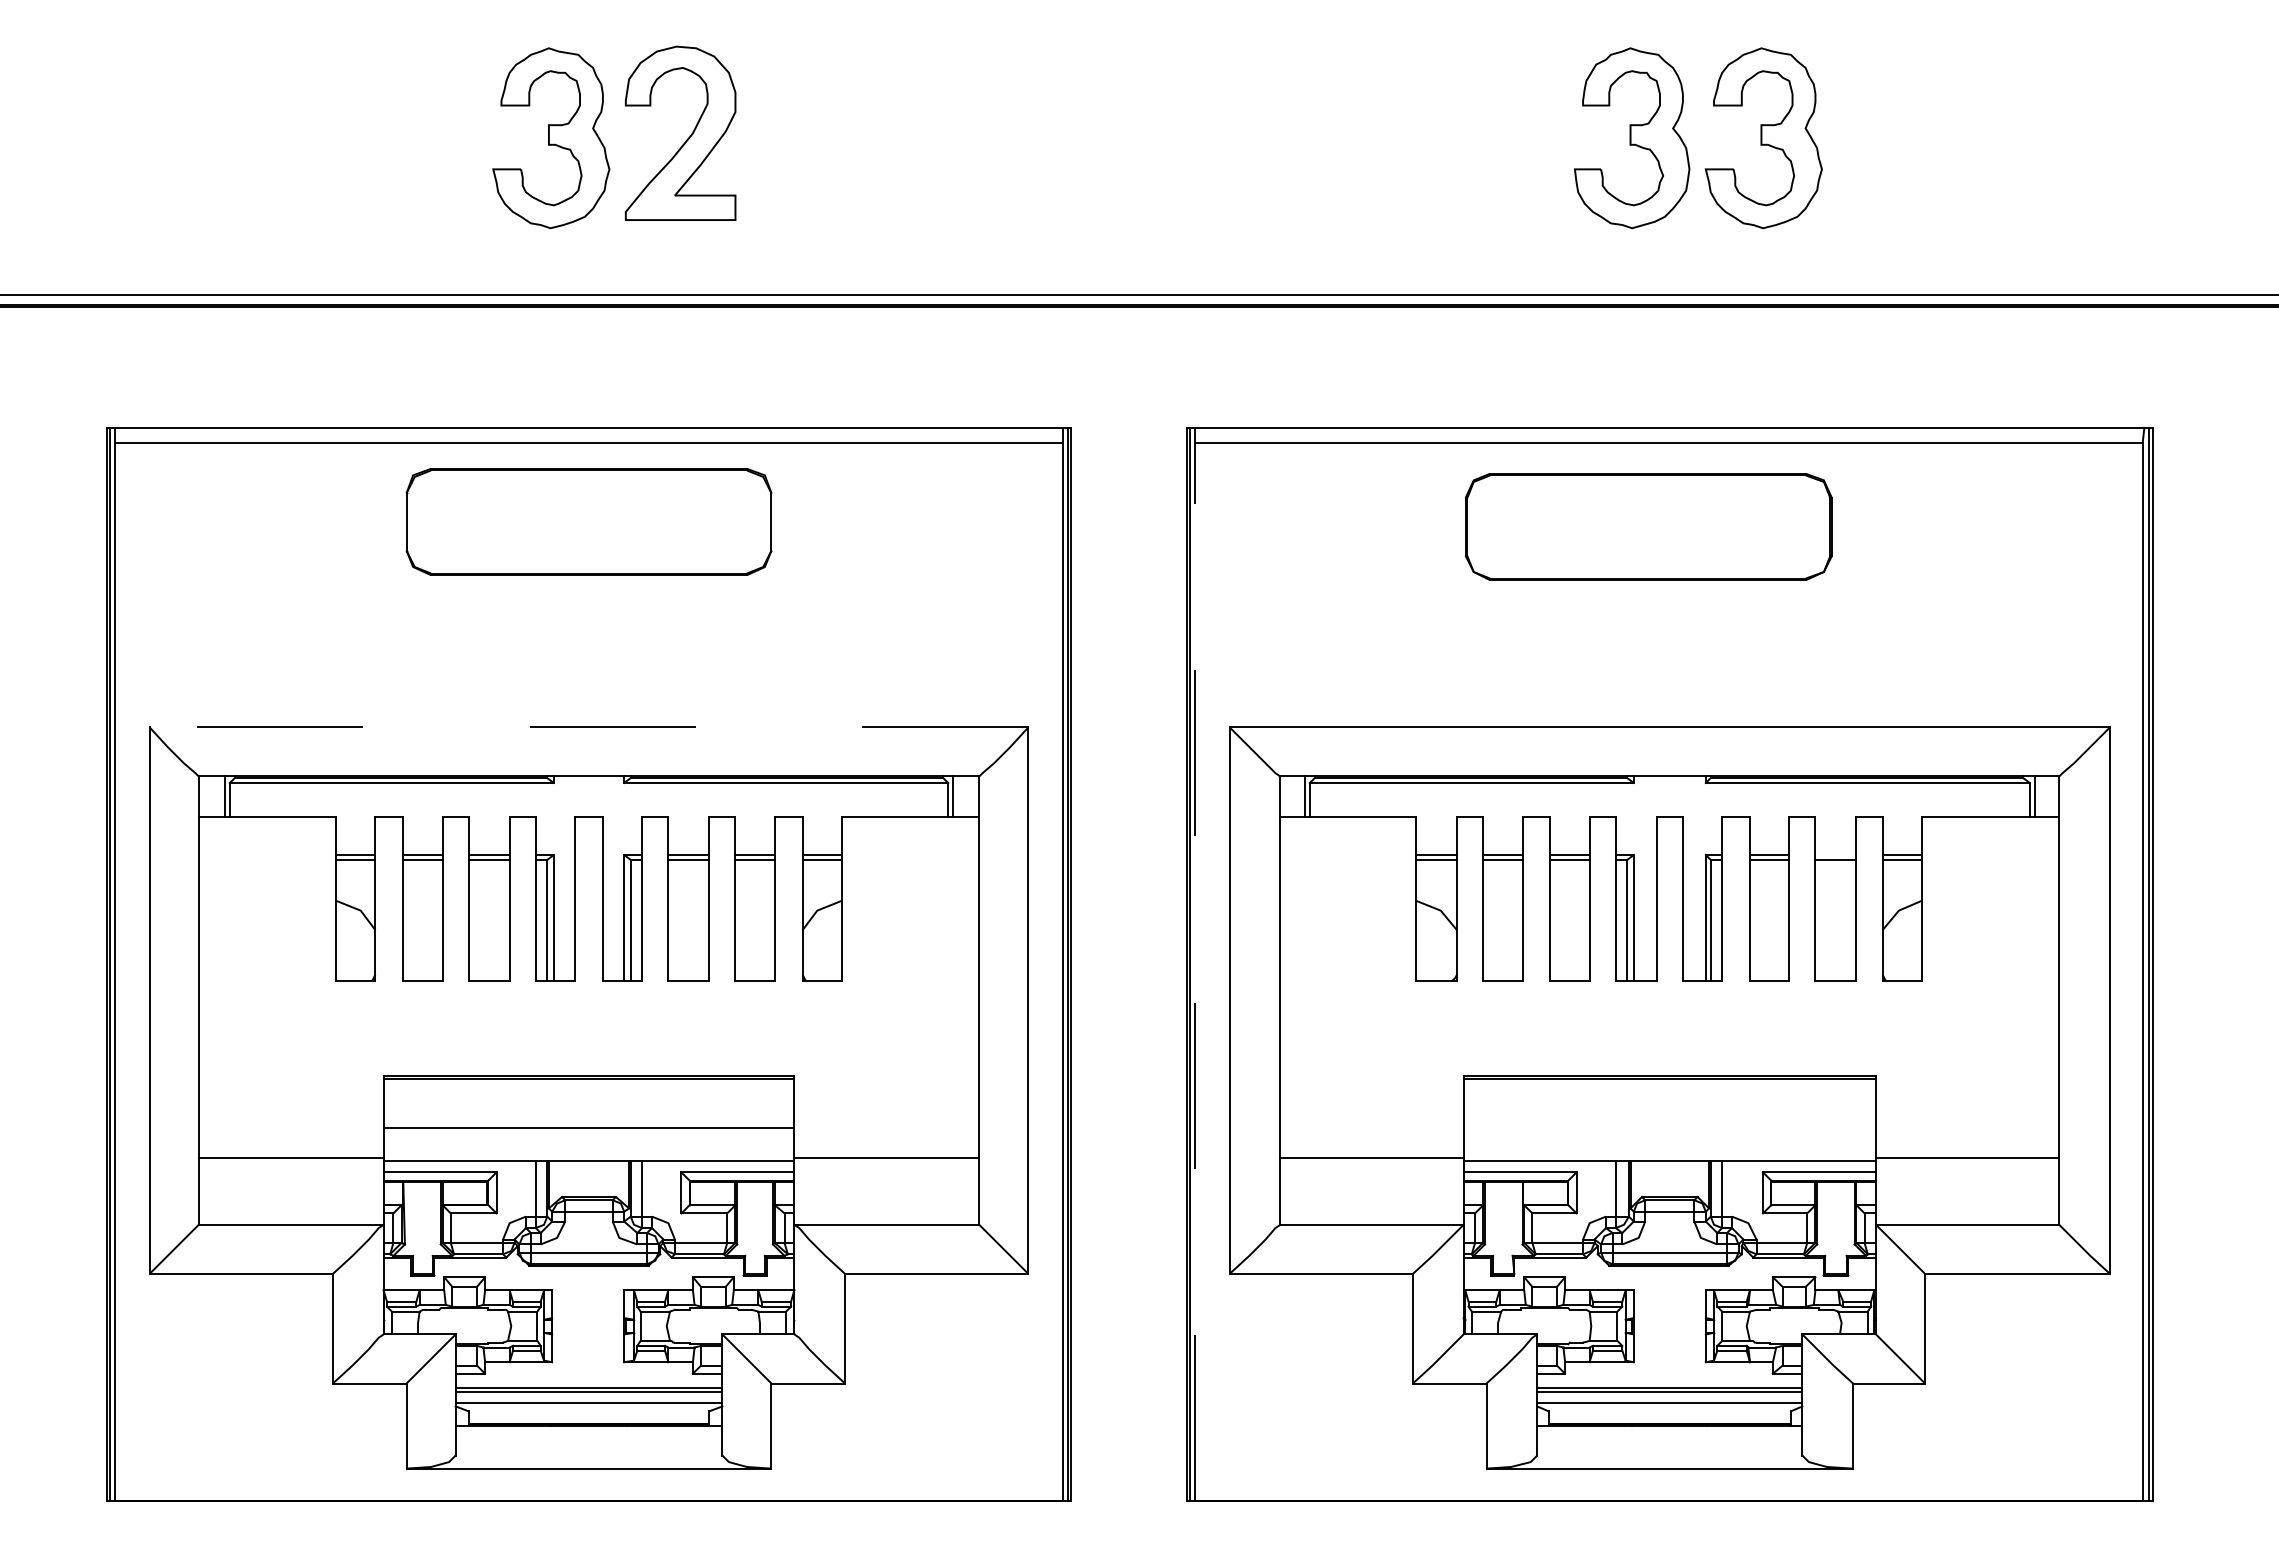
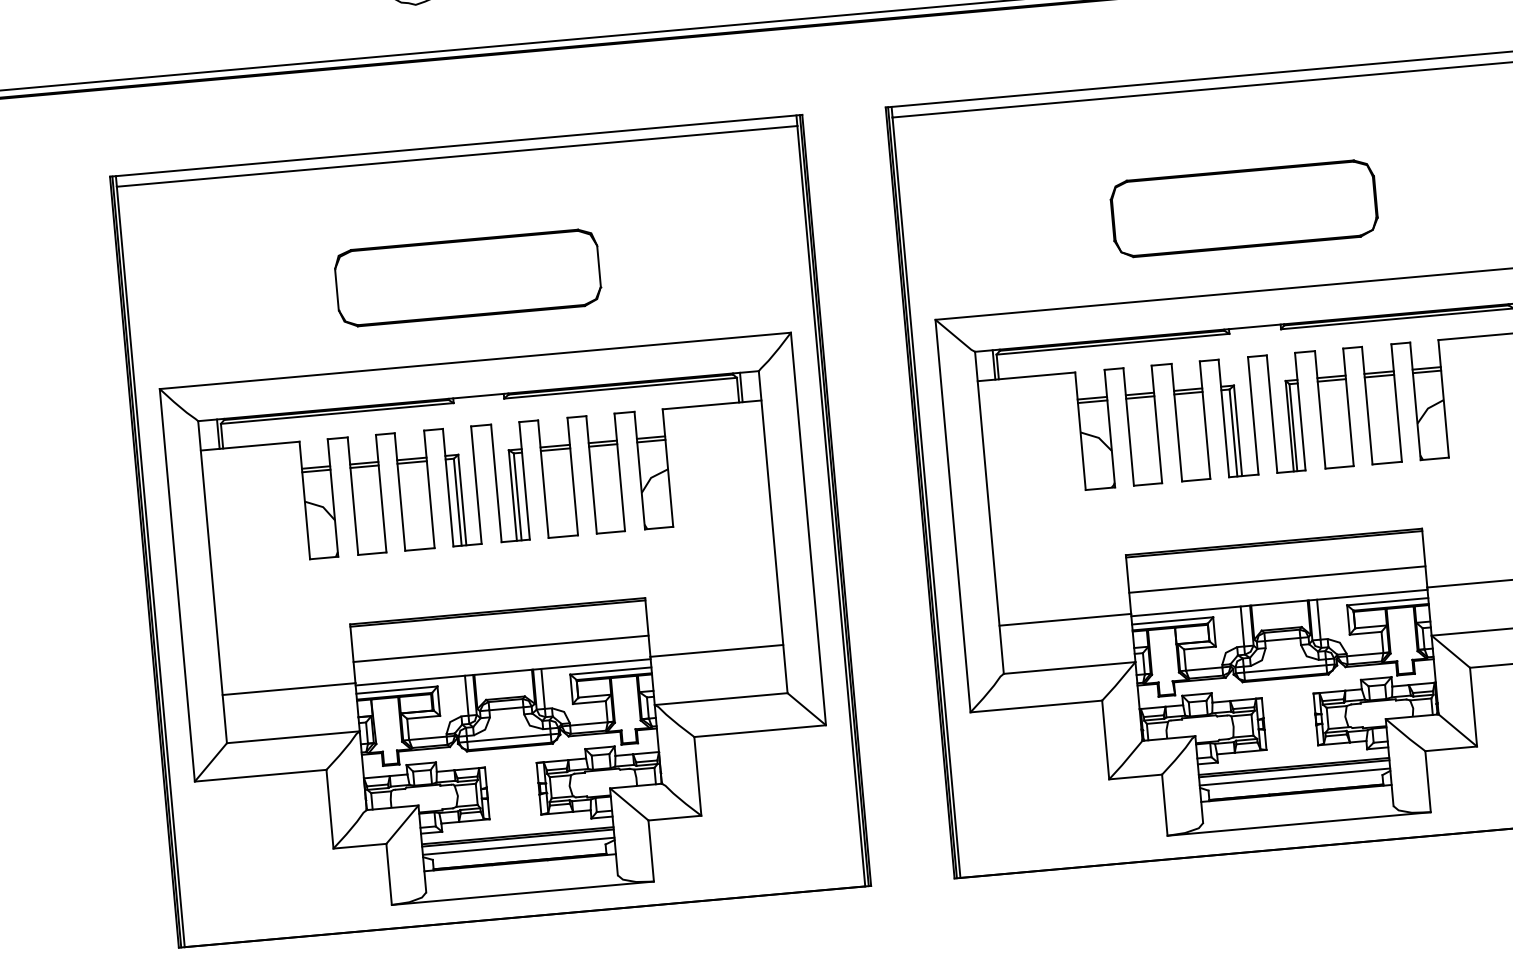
part: (588, 521) -> (467, 277), moved
part: (1648, 526) -> (1244, 208), moved
line: (588, 727) -> (475, 361), dashed -> solid
line: (1835, 854) -> (1378, 372), added
line: (1195, 971) -> (926, 497), dashed -> solid
line: (1669, 1128) -> (1277, 579), added

